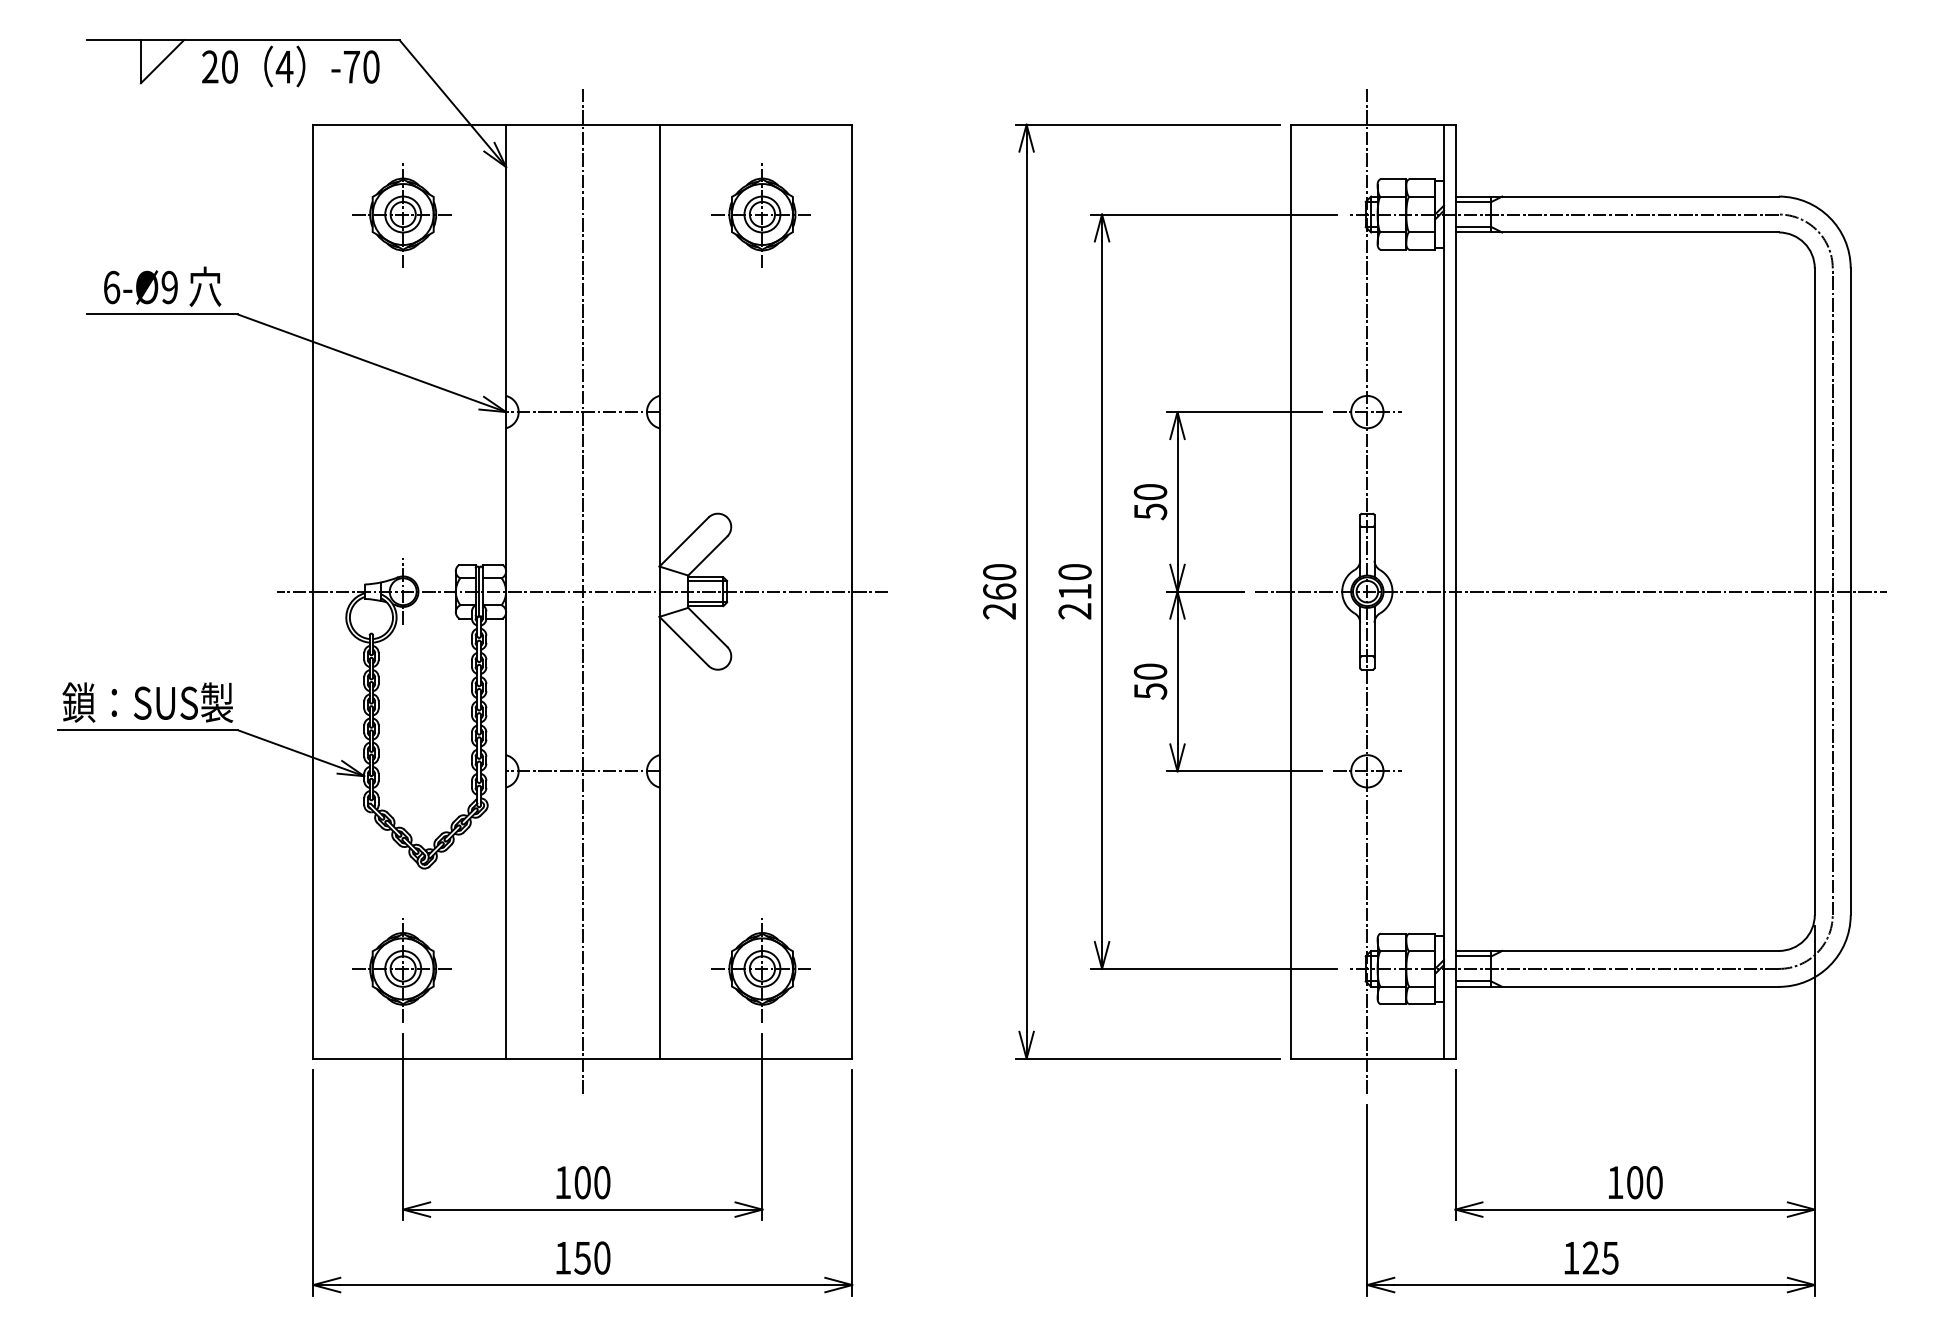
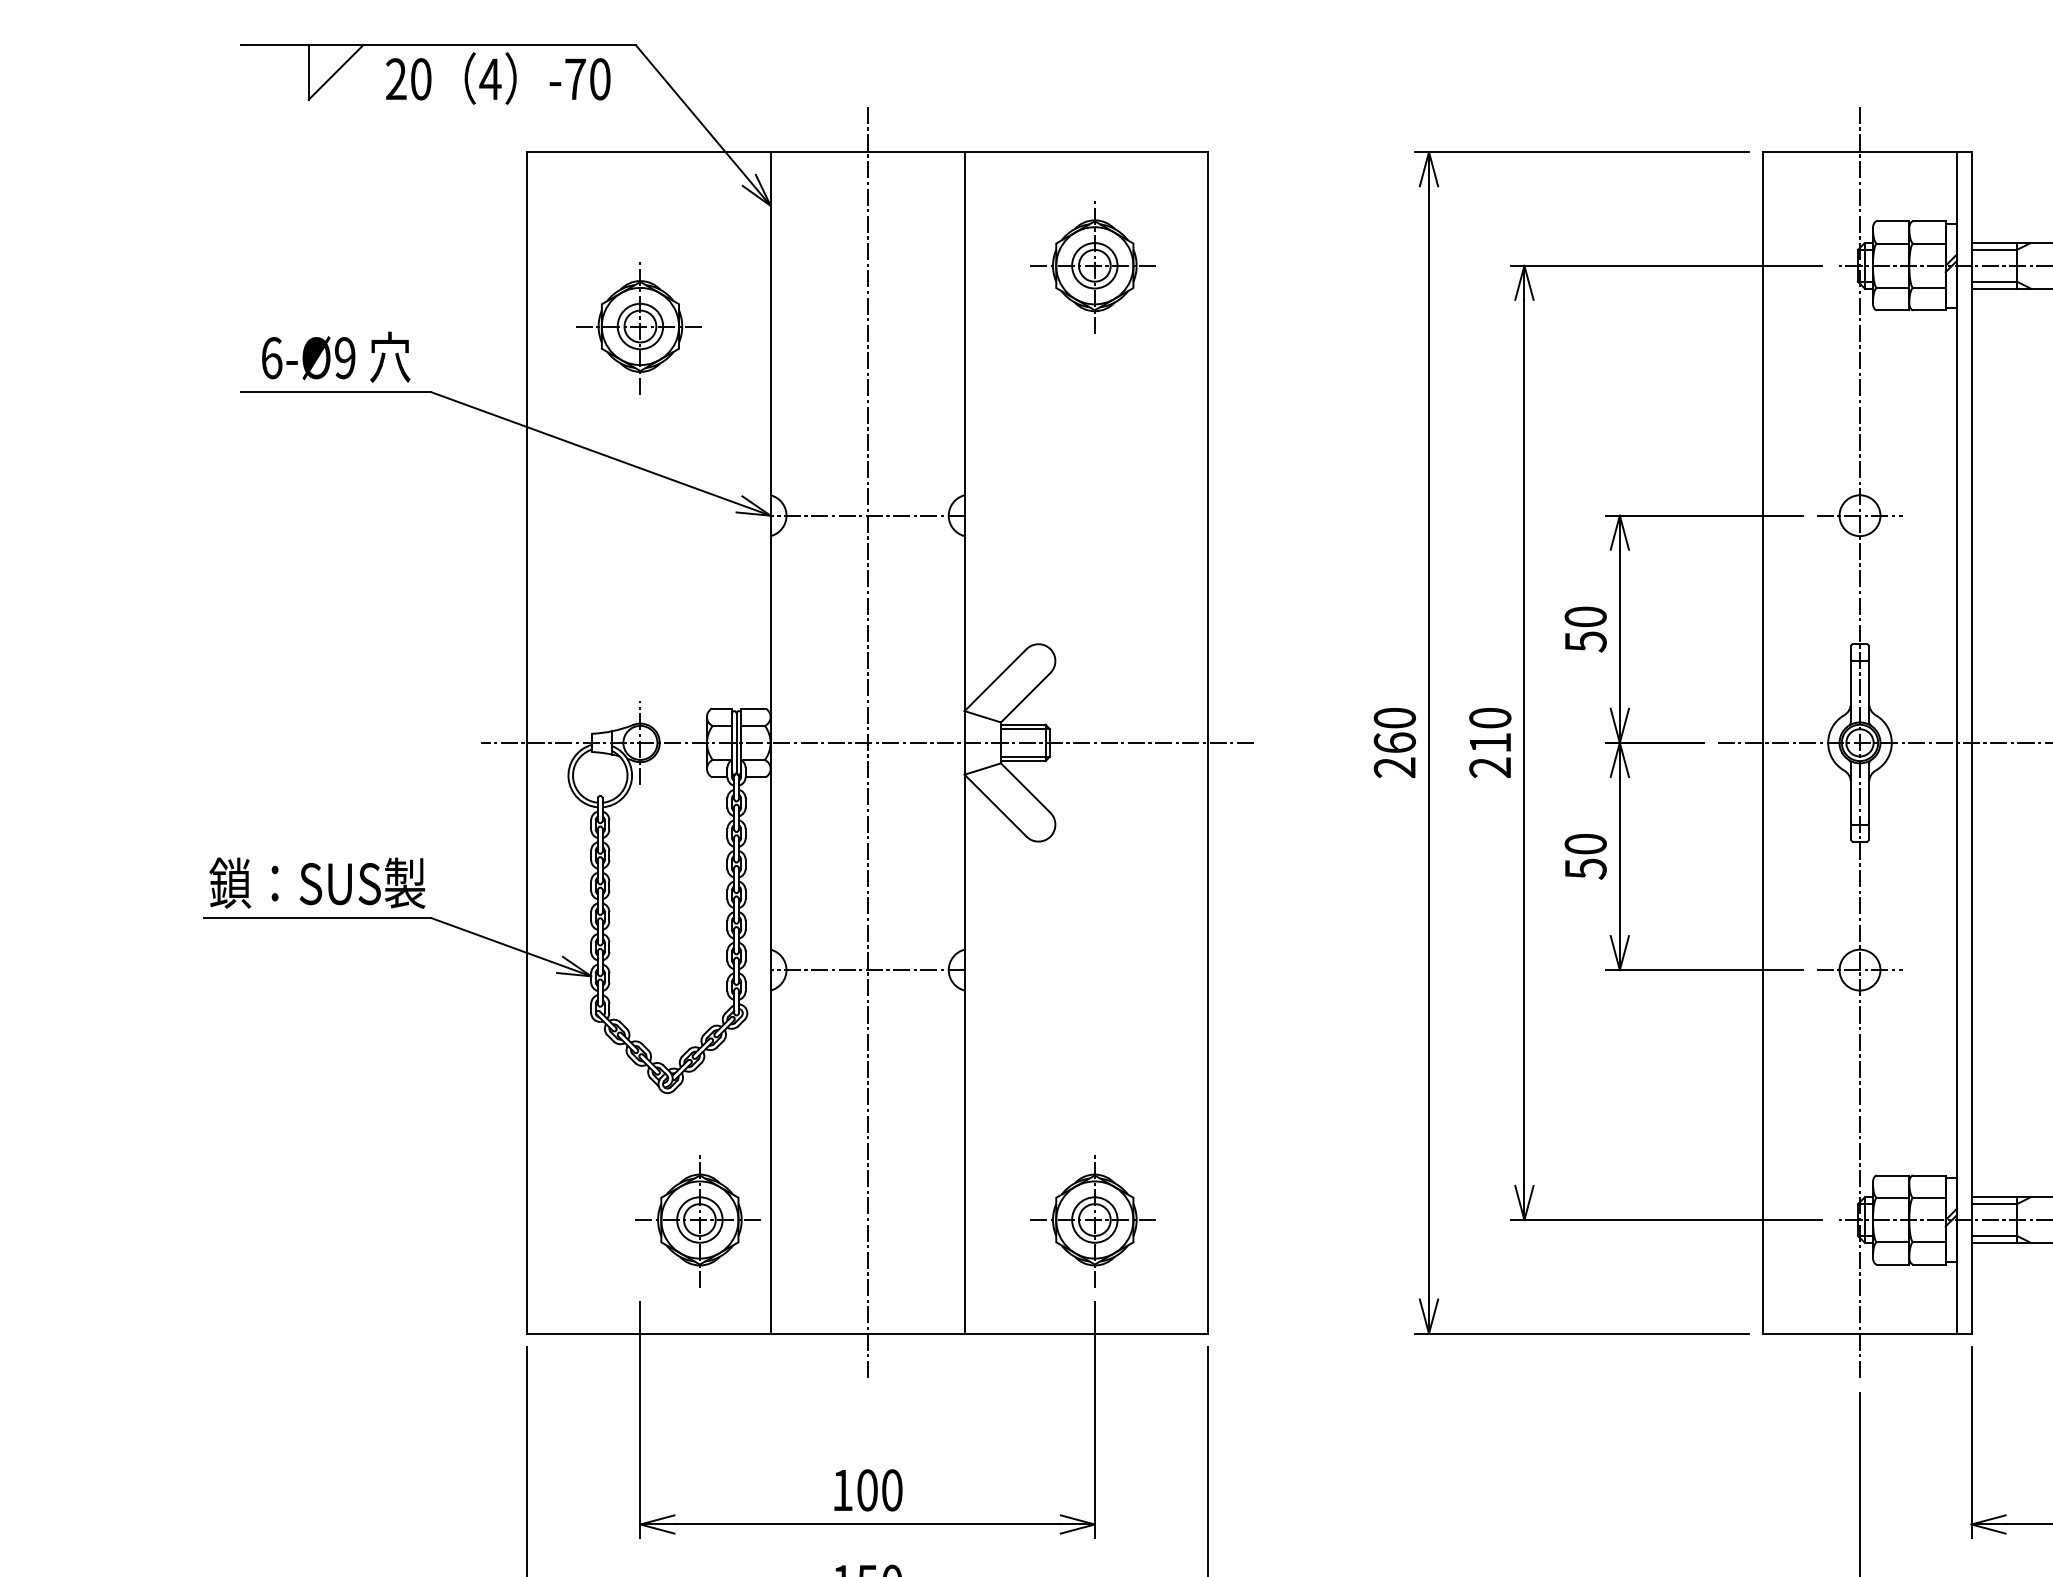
part: (401, 215) -> (638, 327), moved
part: (401, 970) -> (697, 1222), moved

